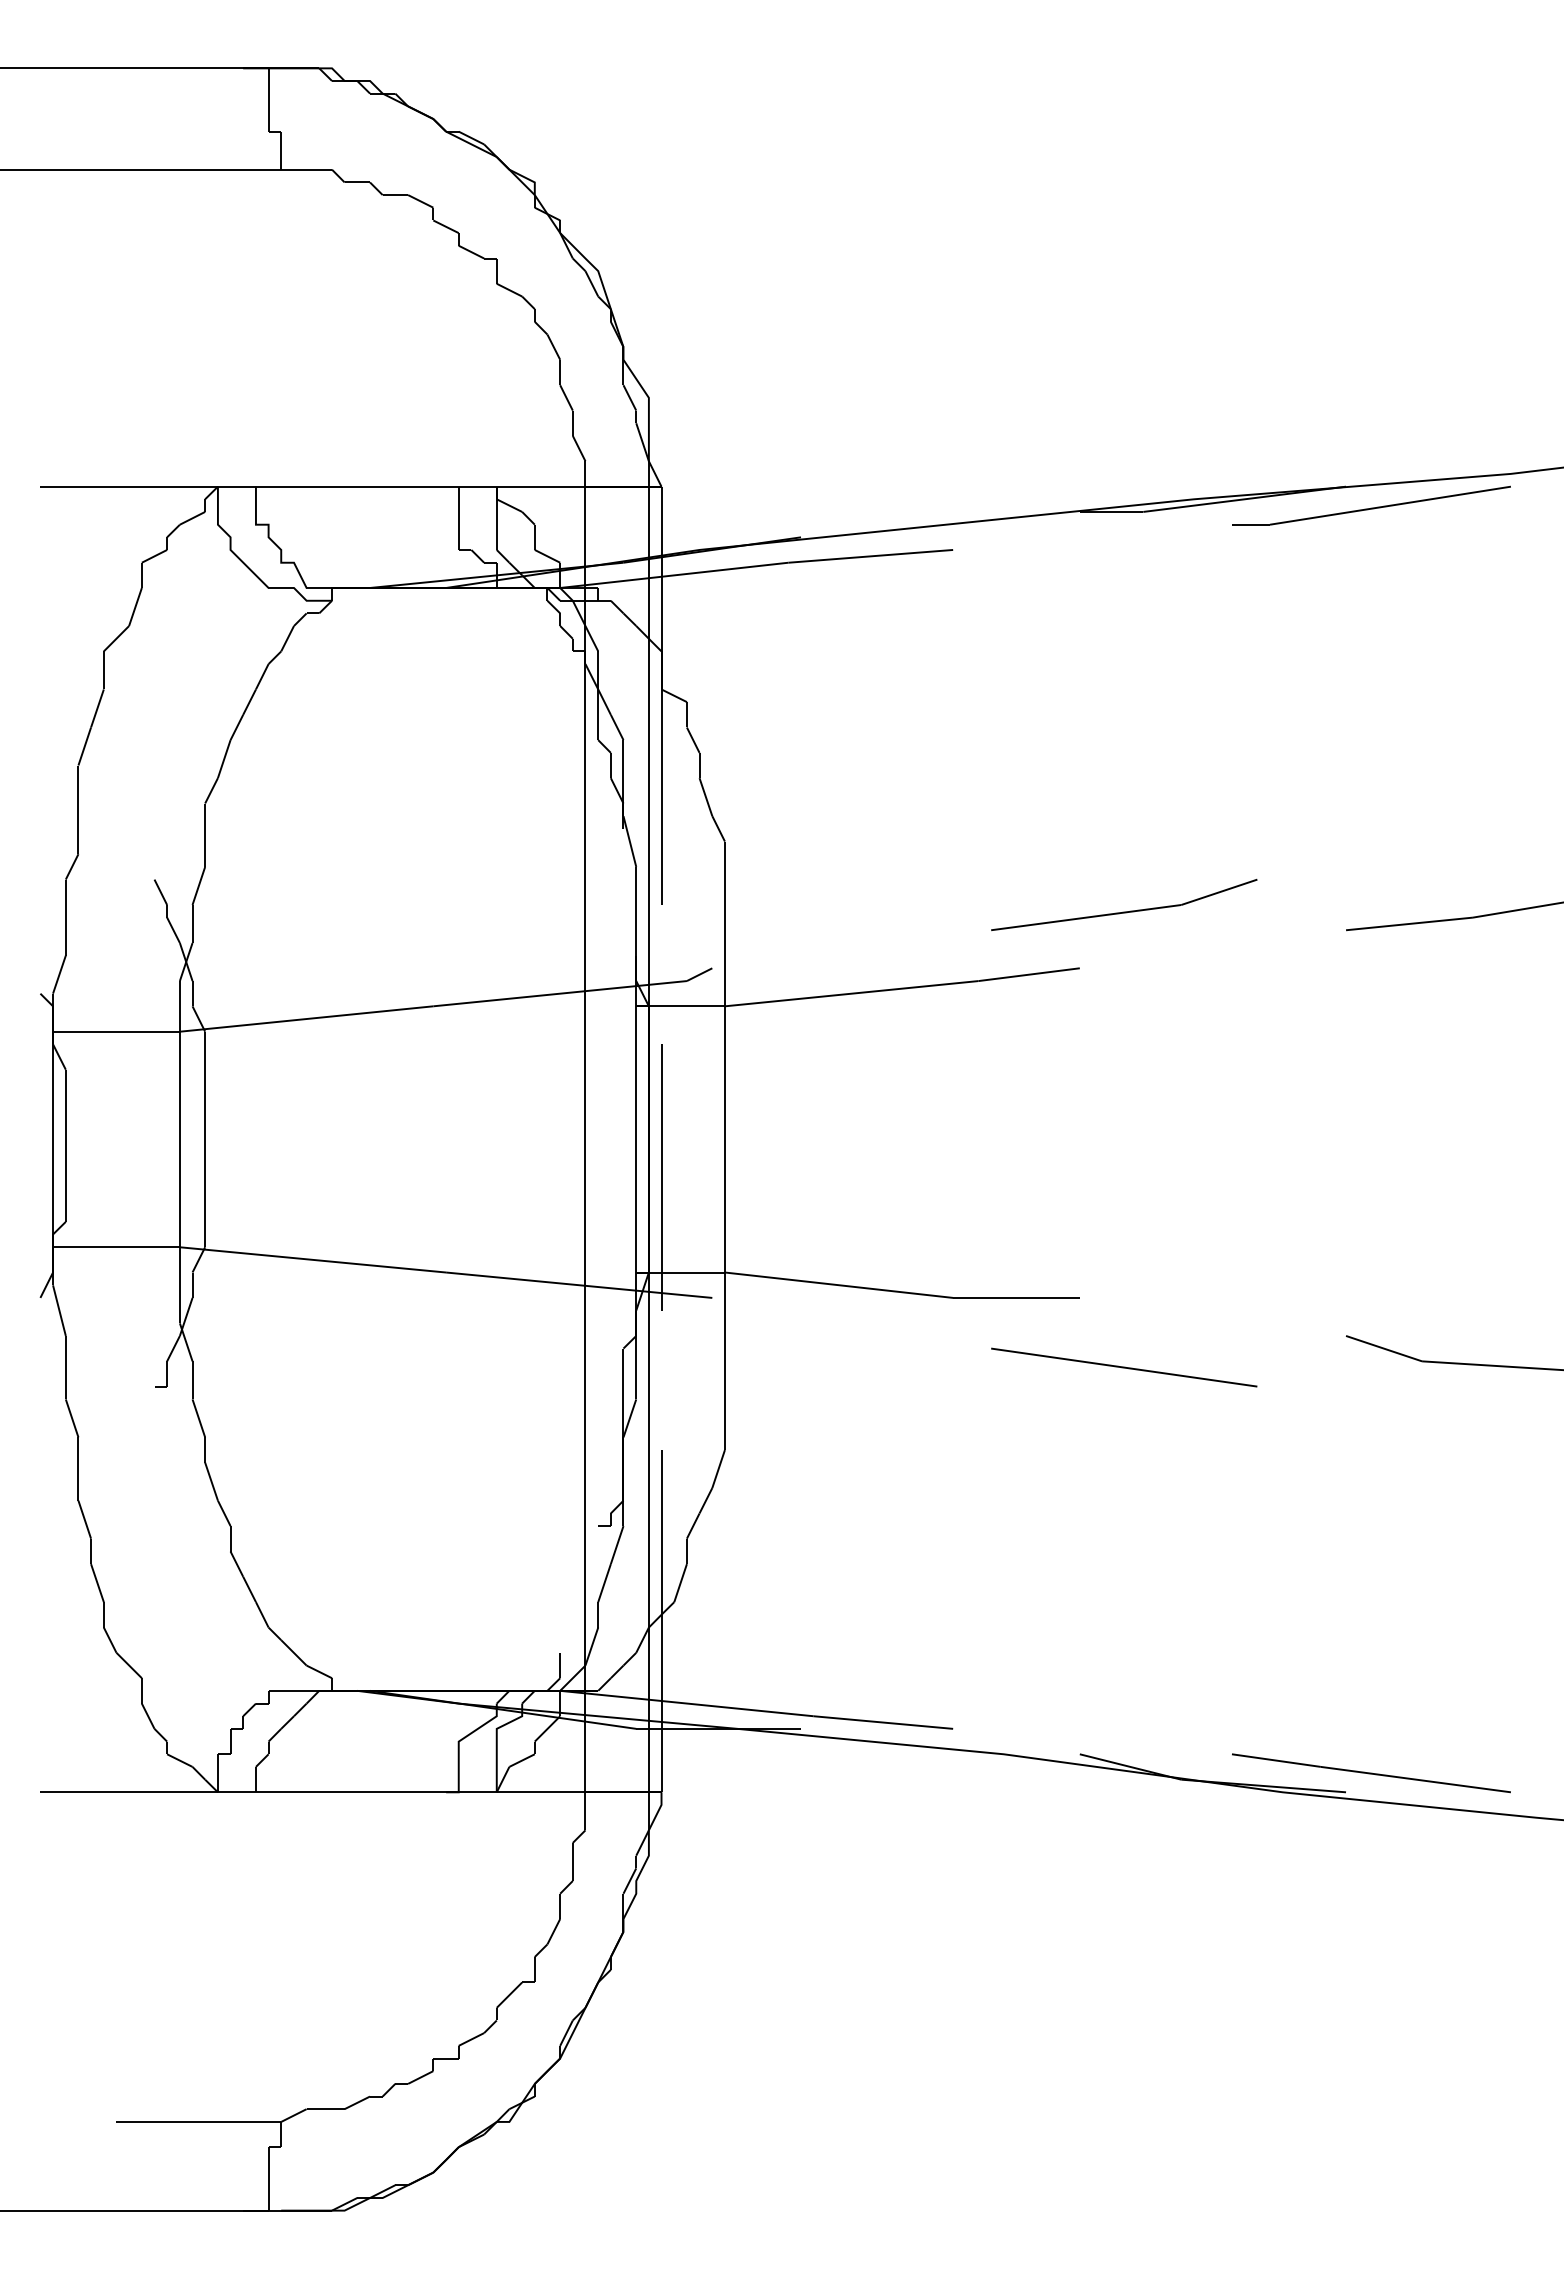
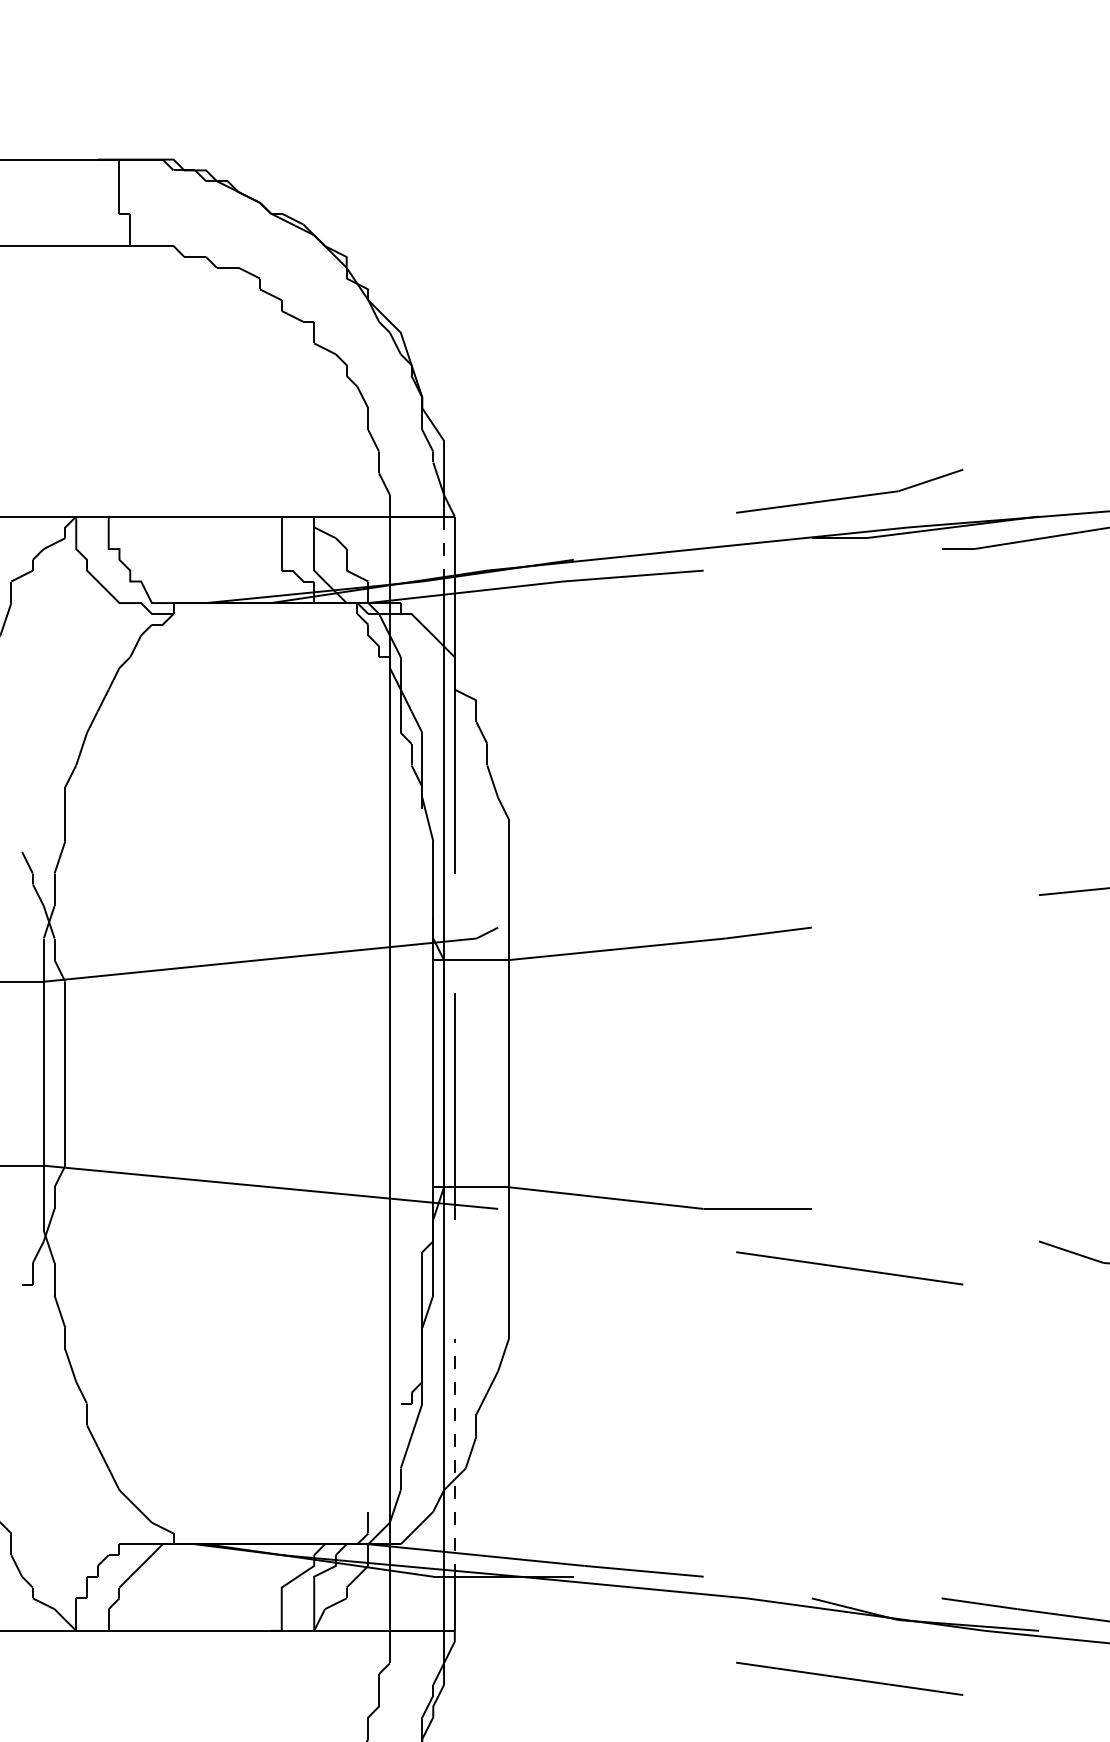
line: (648, 524) -> (443, 548), solid -> dashed
part: (1124, 911) -> (849, 496), moved
line: (661, 1588) -> (454, 1456), solid -> dashed
line: (1124, 1848) -> (849, 1678), added

